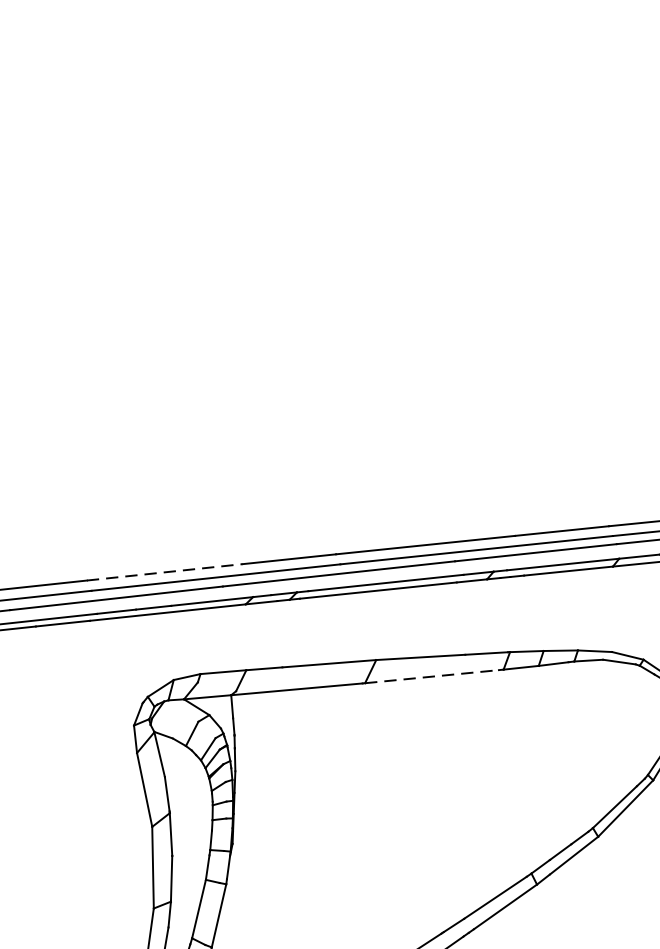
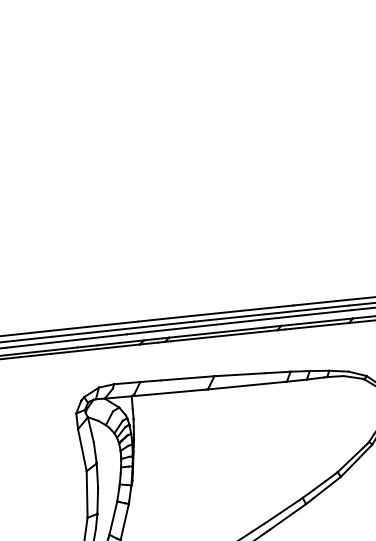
line: (164, 572) -> (93, 326), dashed -> solid
line: (432, 676) -> (246, 385), dashed -> solid

